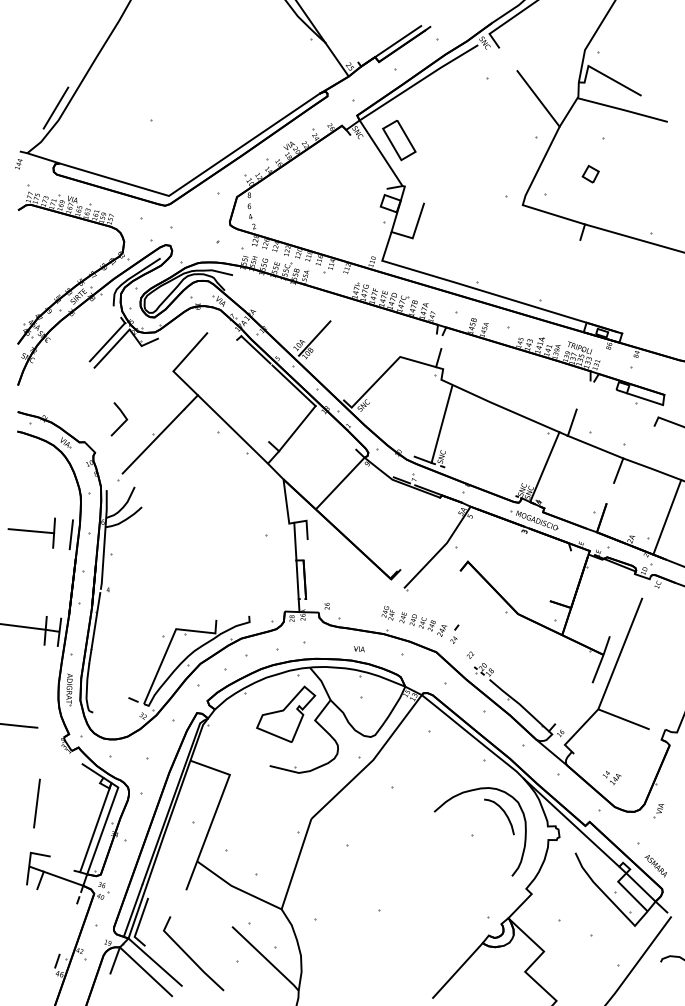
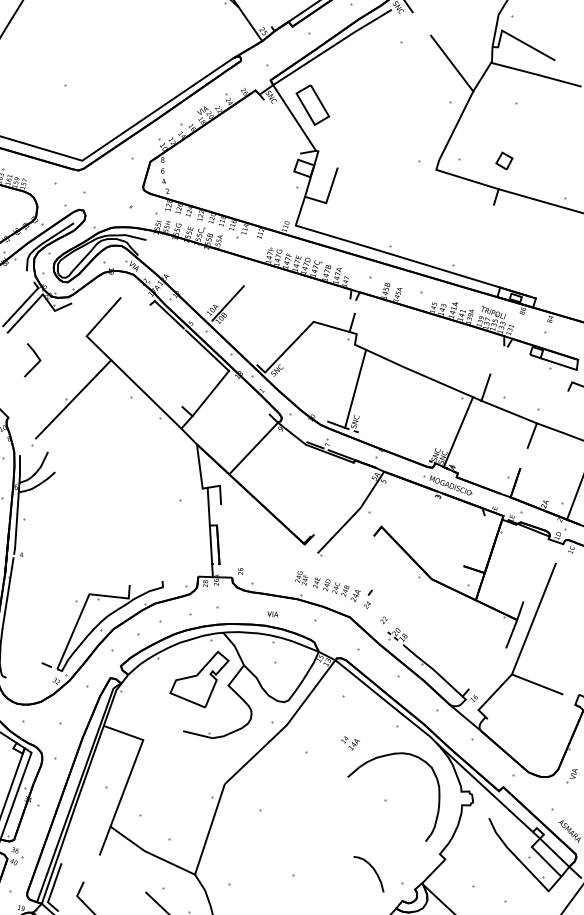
part: (590, 173) -> (504, 160), moved
line: (123, 421) -> (36, 362), moved
text: (611, 778) -> (350, 743), moved
curve: (503, 812) -> (373, 869), moved

